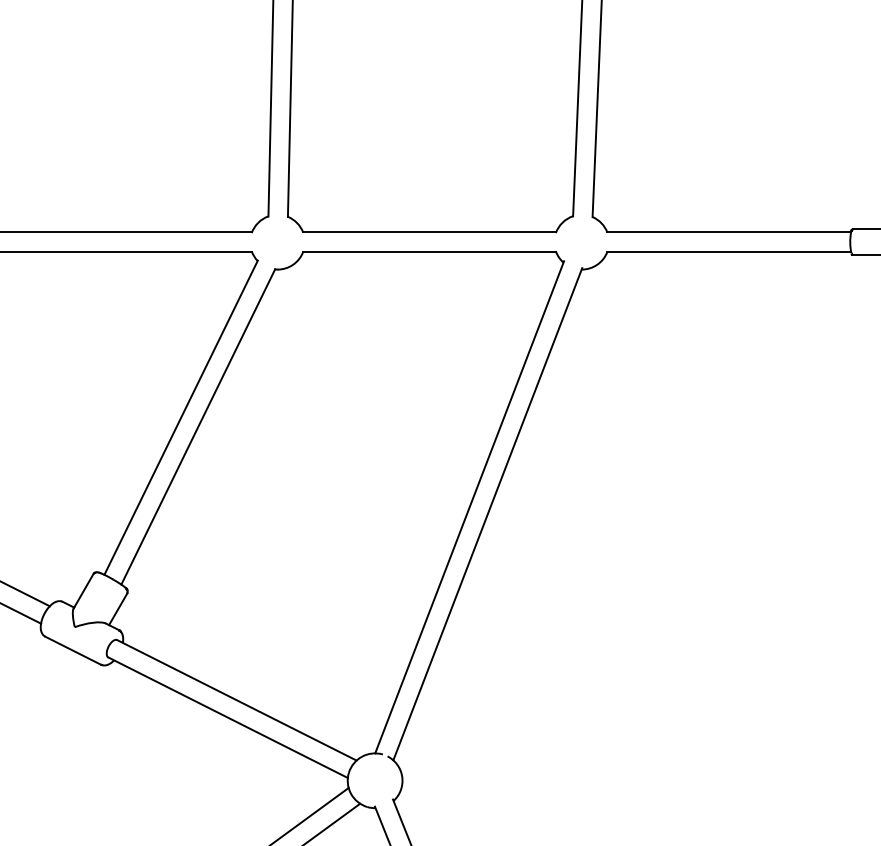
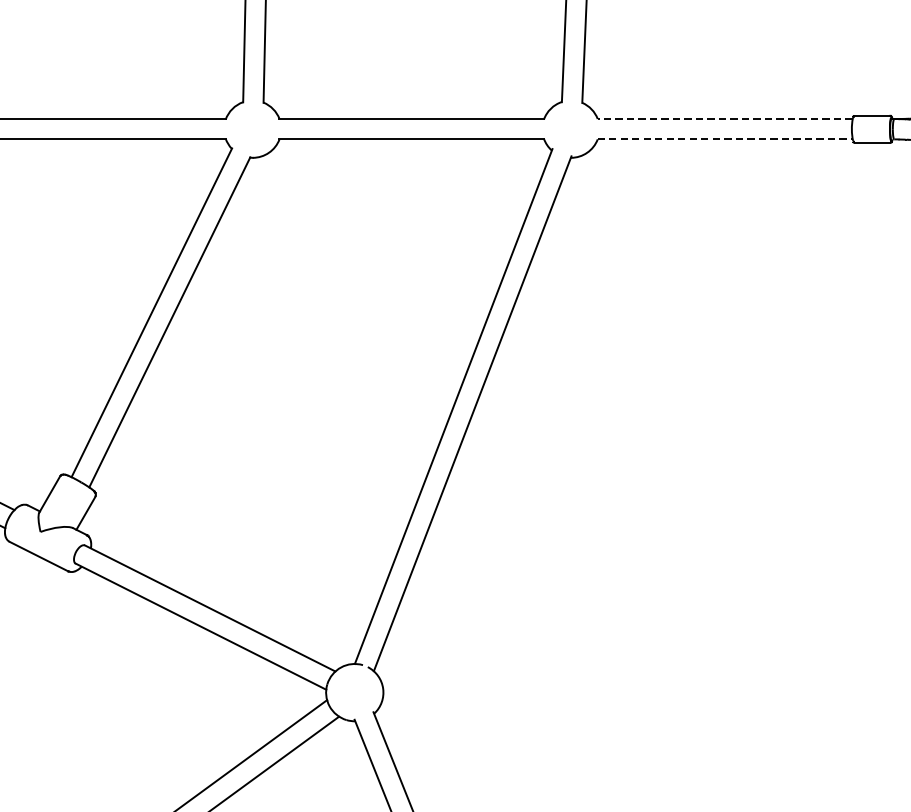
line: (729, 232) -> (725, 119), solid -> dashed
line: (729, 251) -> (725, 138), solid -> dashed

